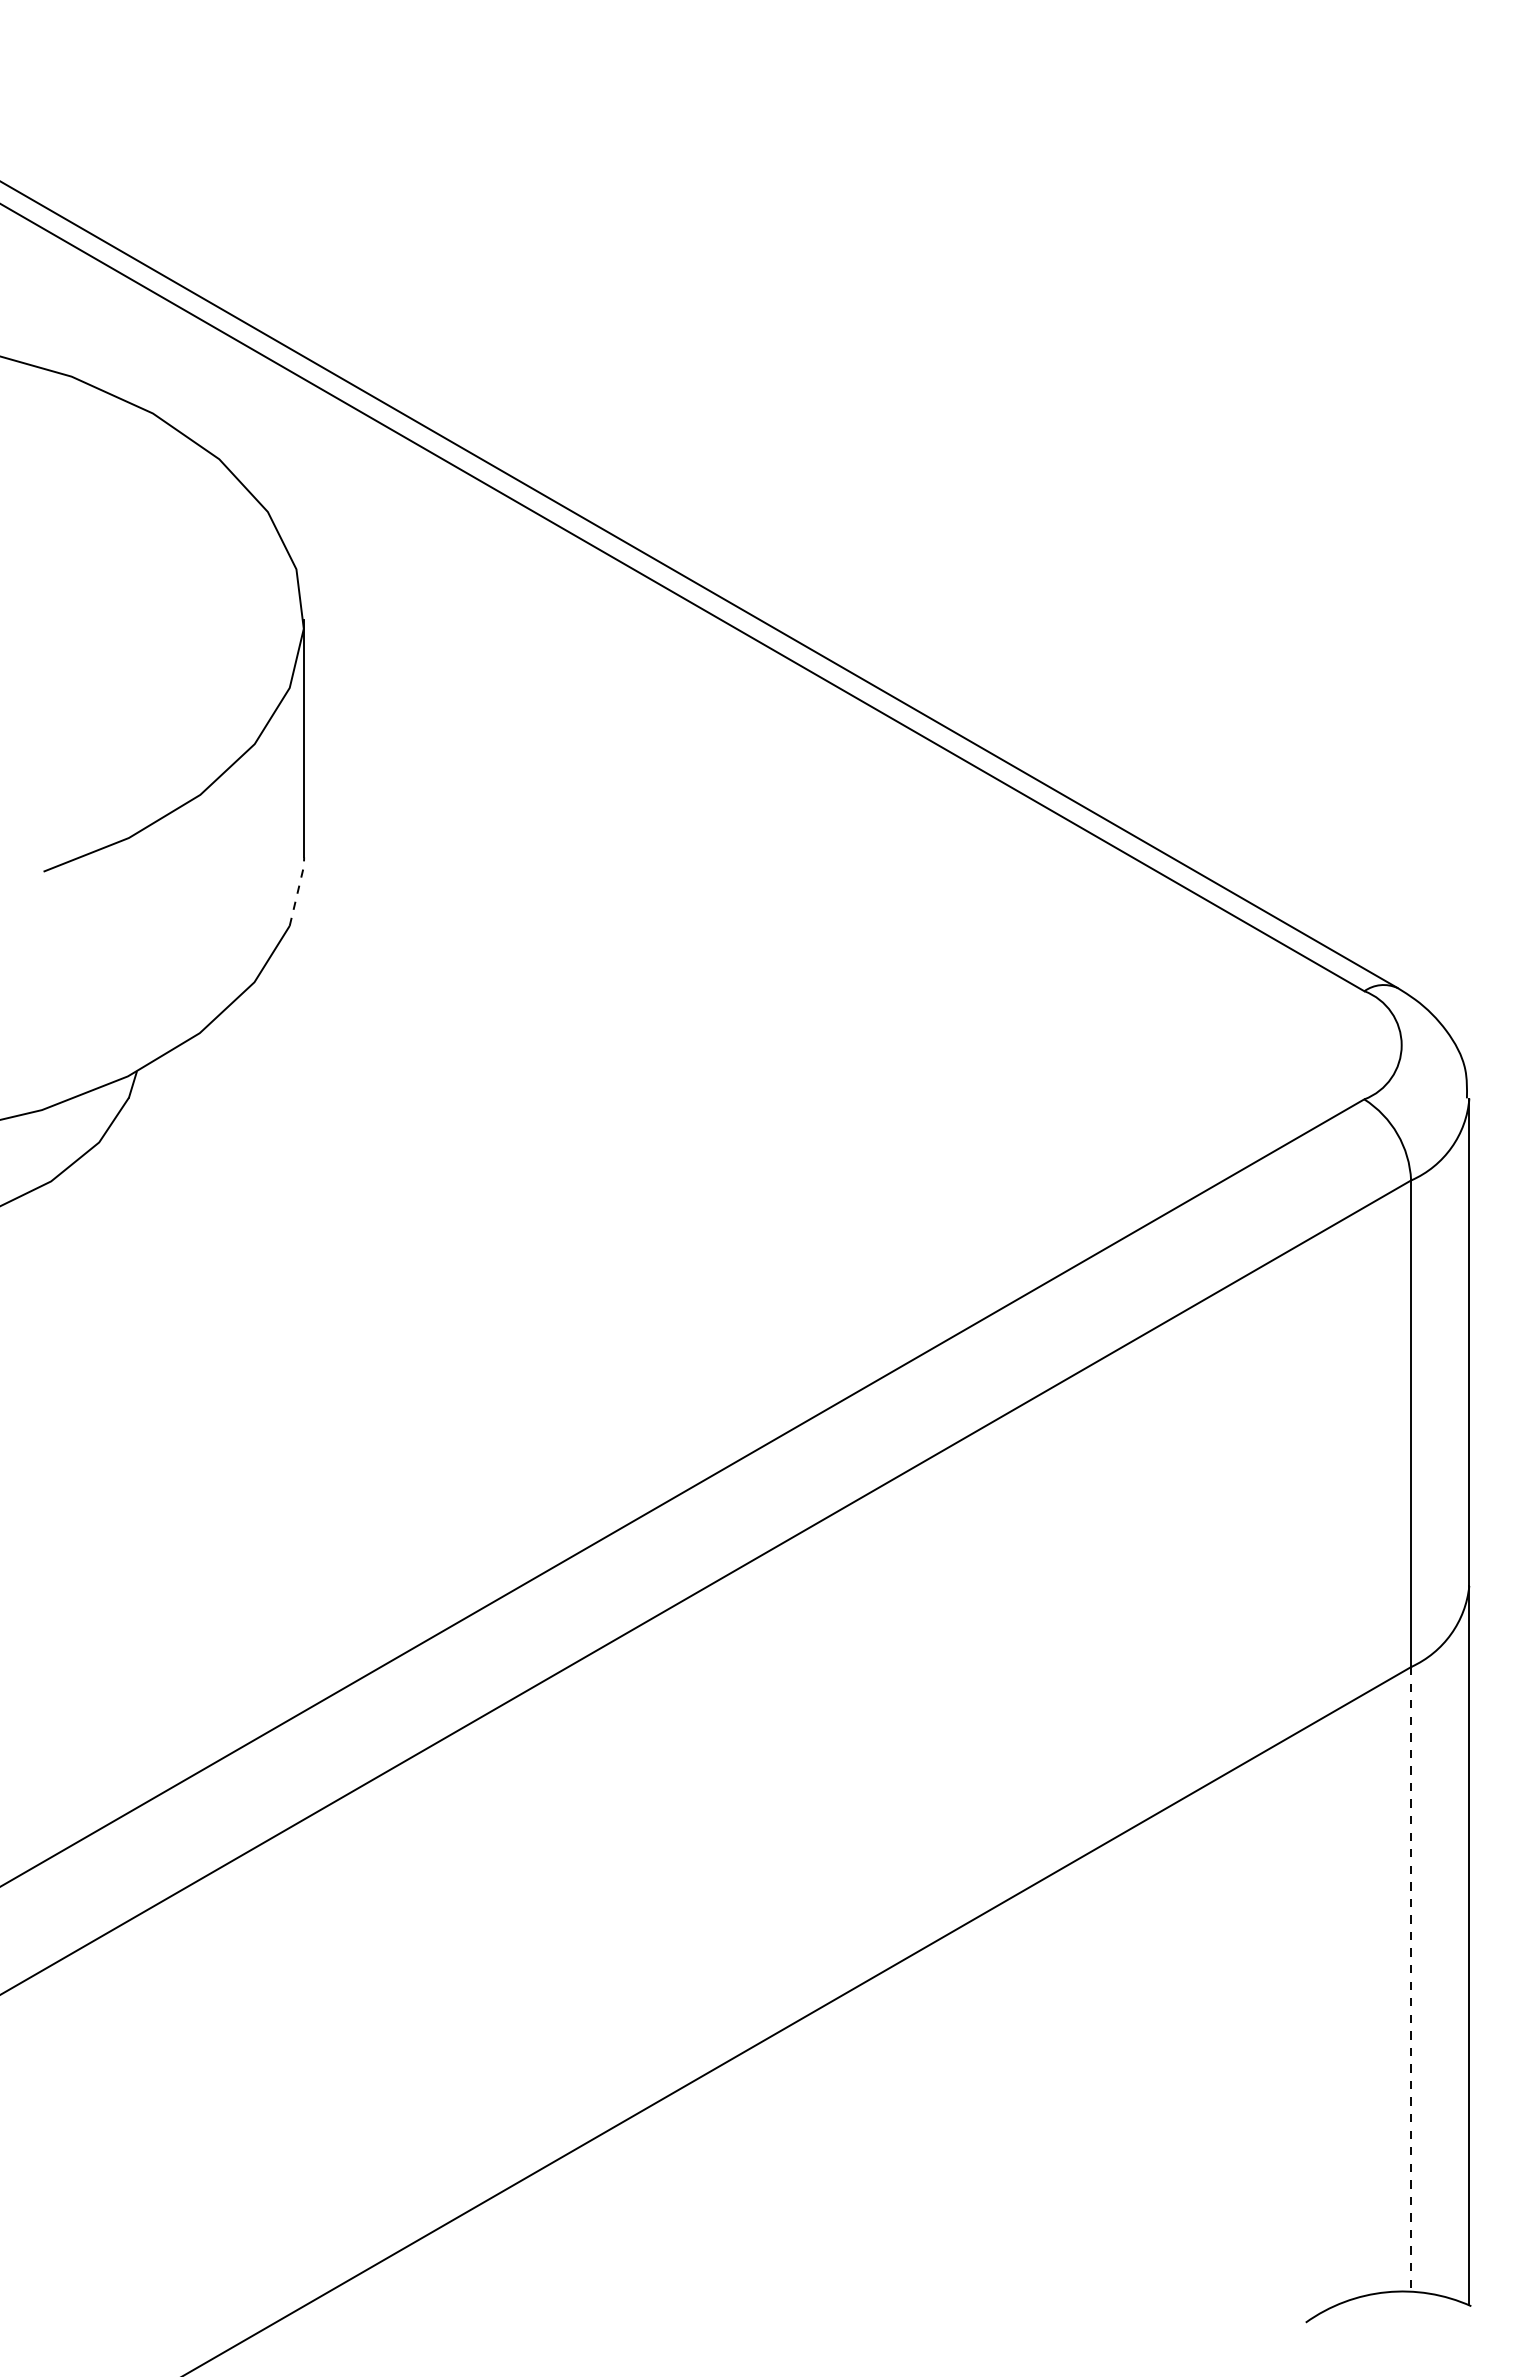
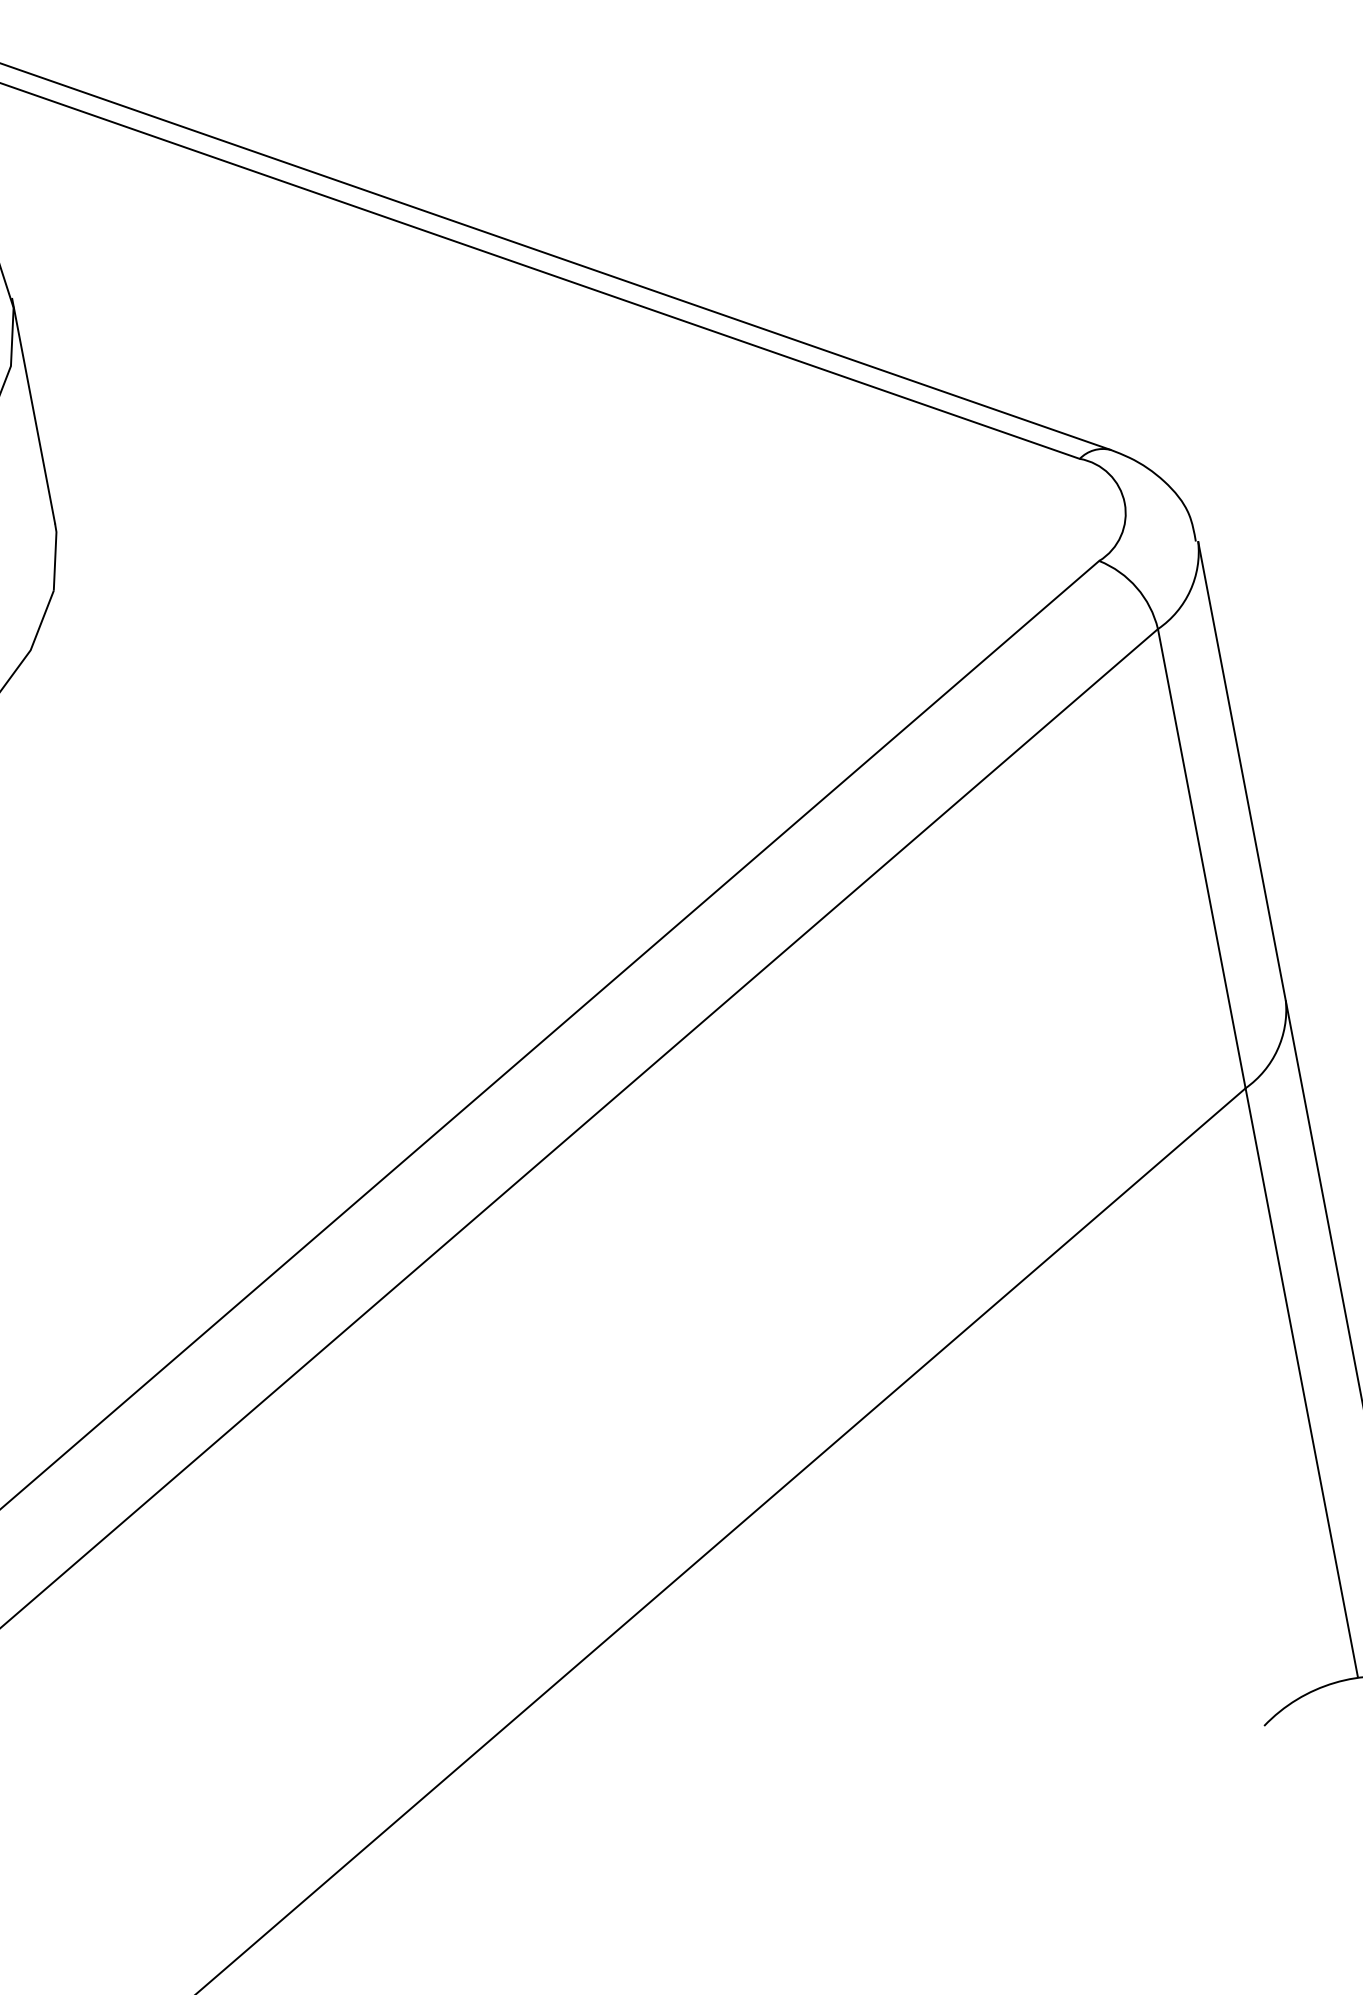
line: (298, 890) -> (55, 555), dashed -> solid
line: (1411, 1978) -> (1302, 1382), dashed -> solid

